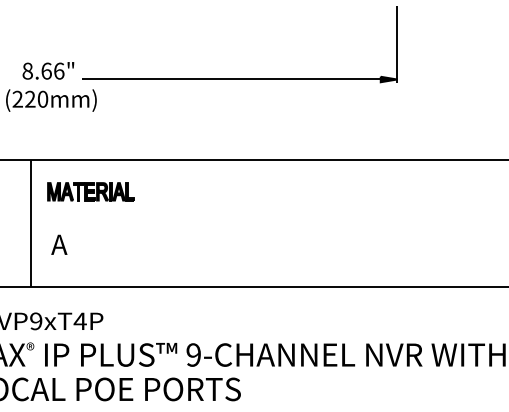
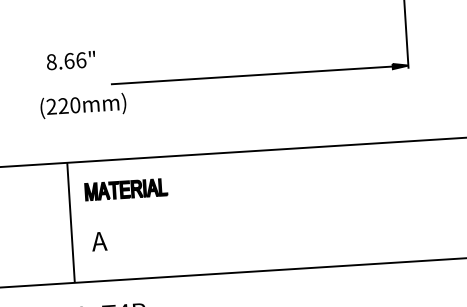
text: (48, 70) -> (71, 60), moved

